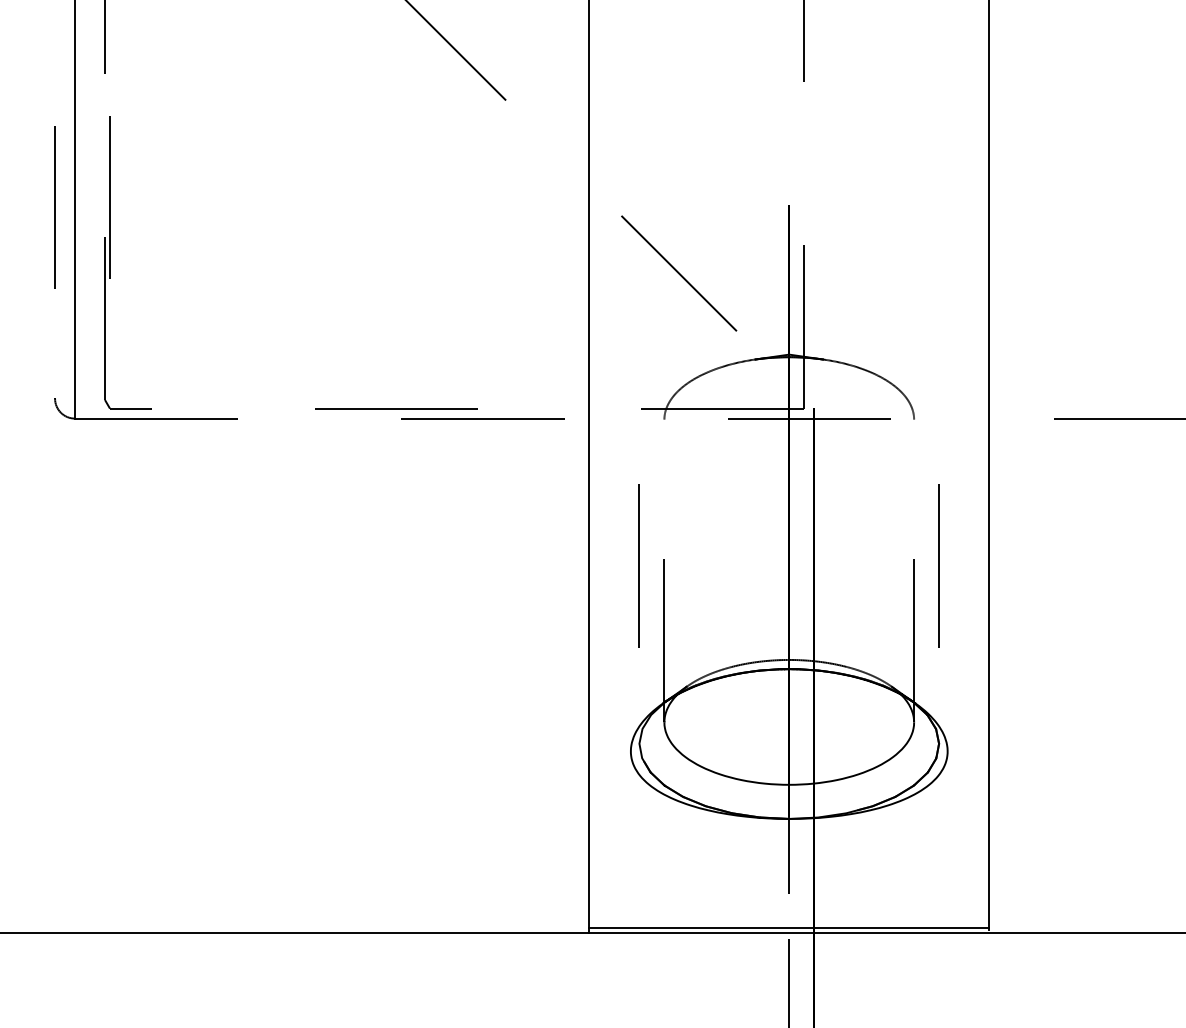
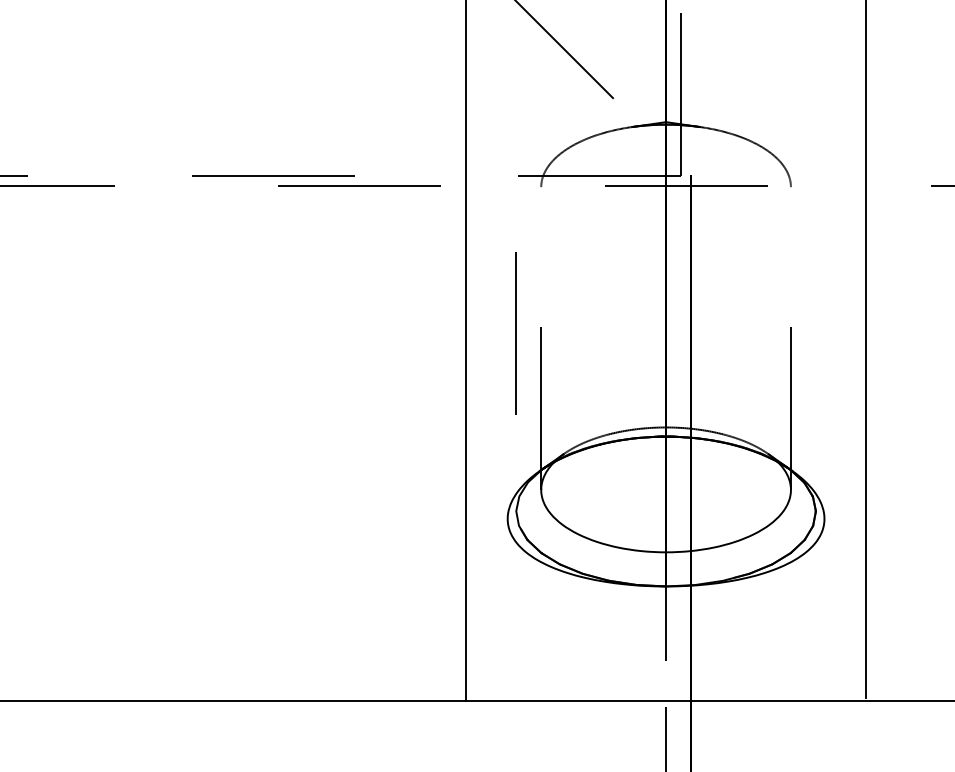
line: (938, 565) -> (815, 333), removed
line: (789, 928) -> (666, 696), removed

